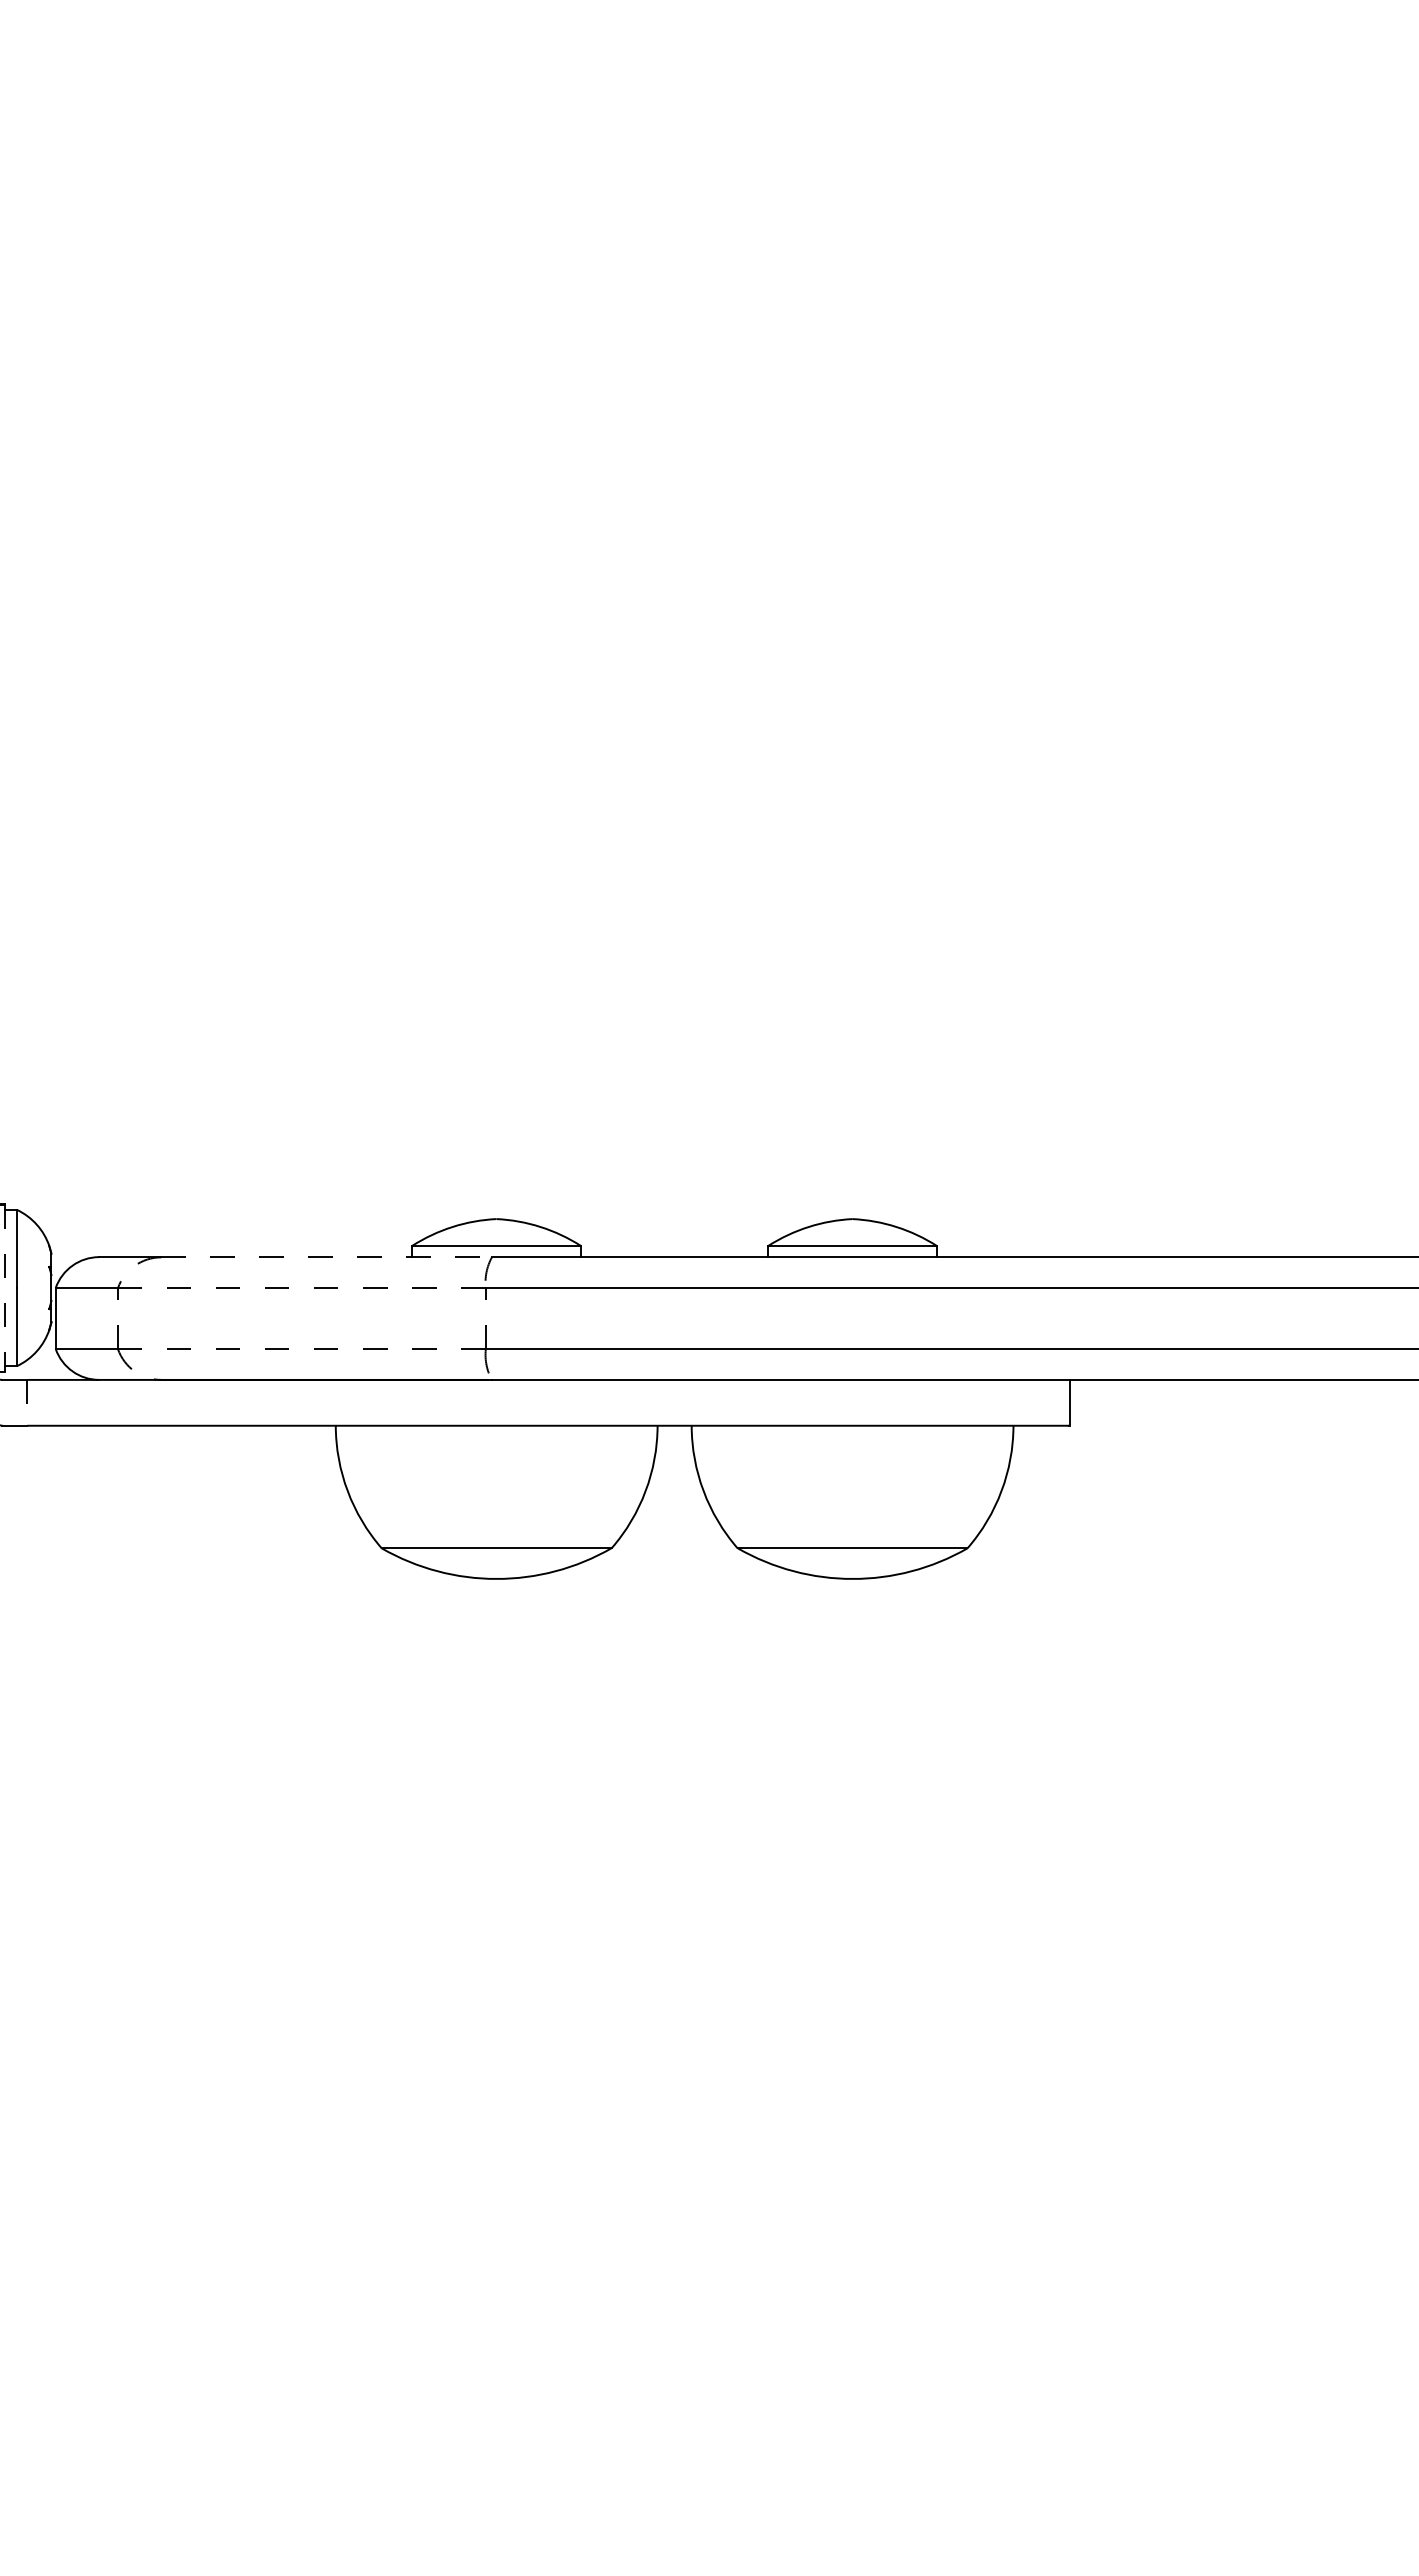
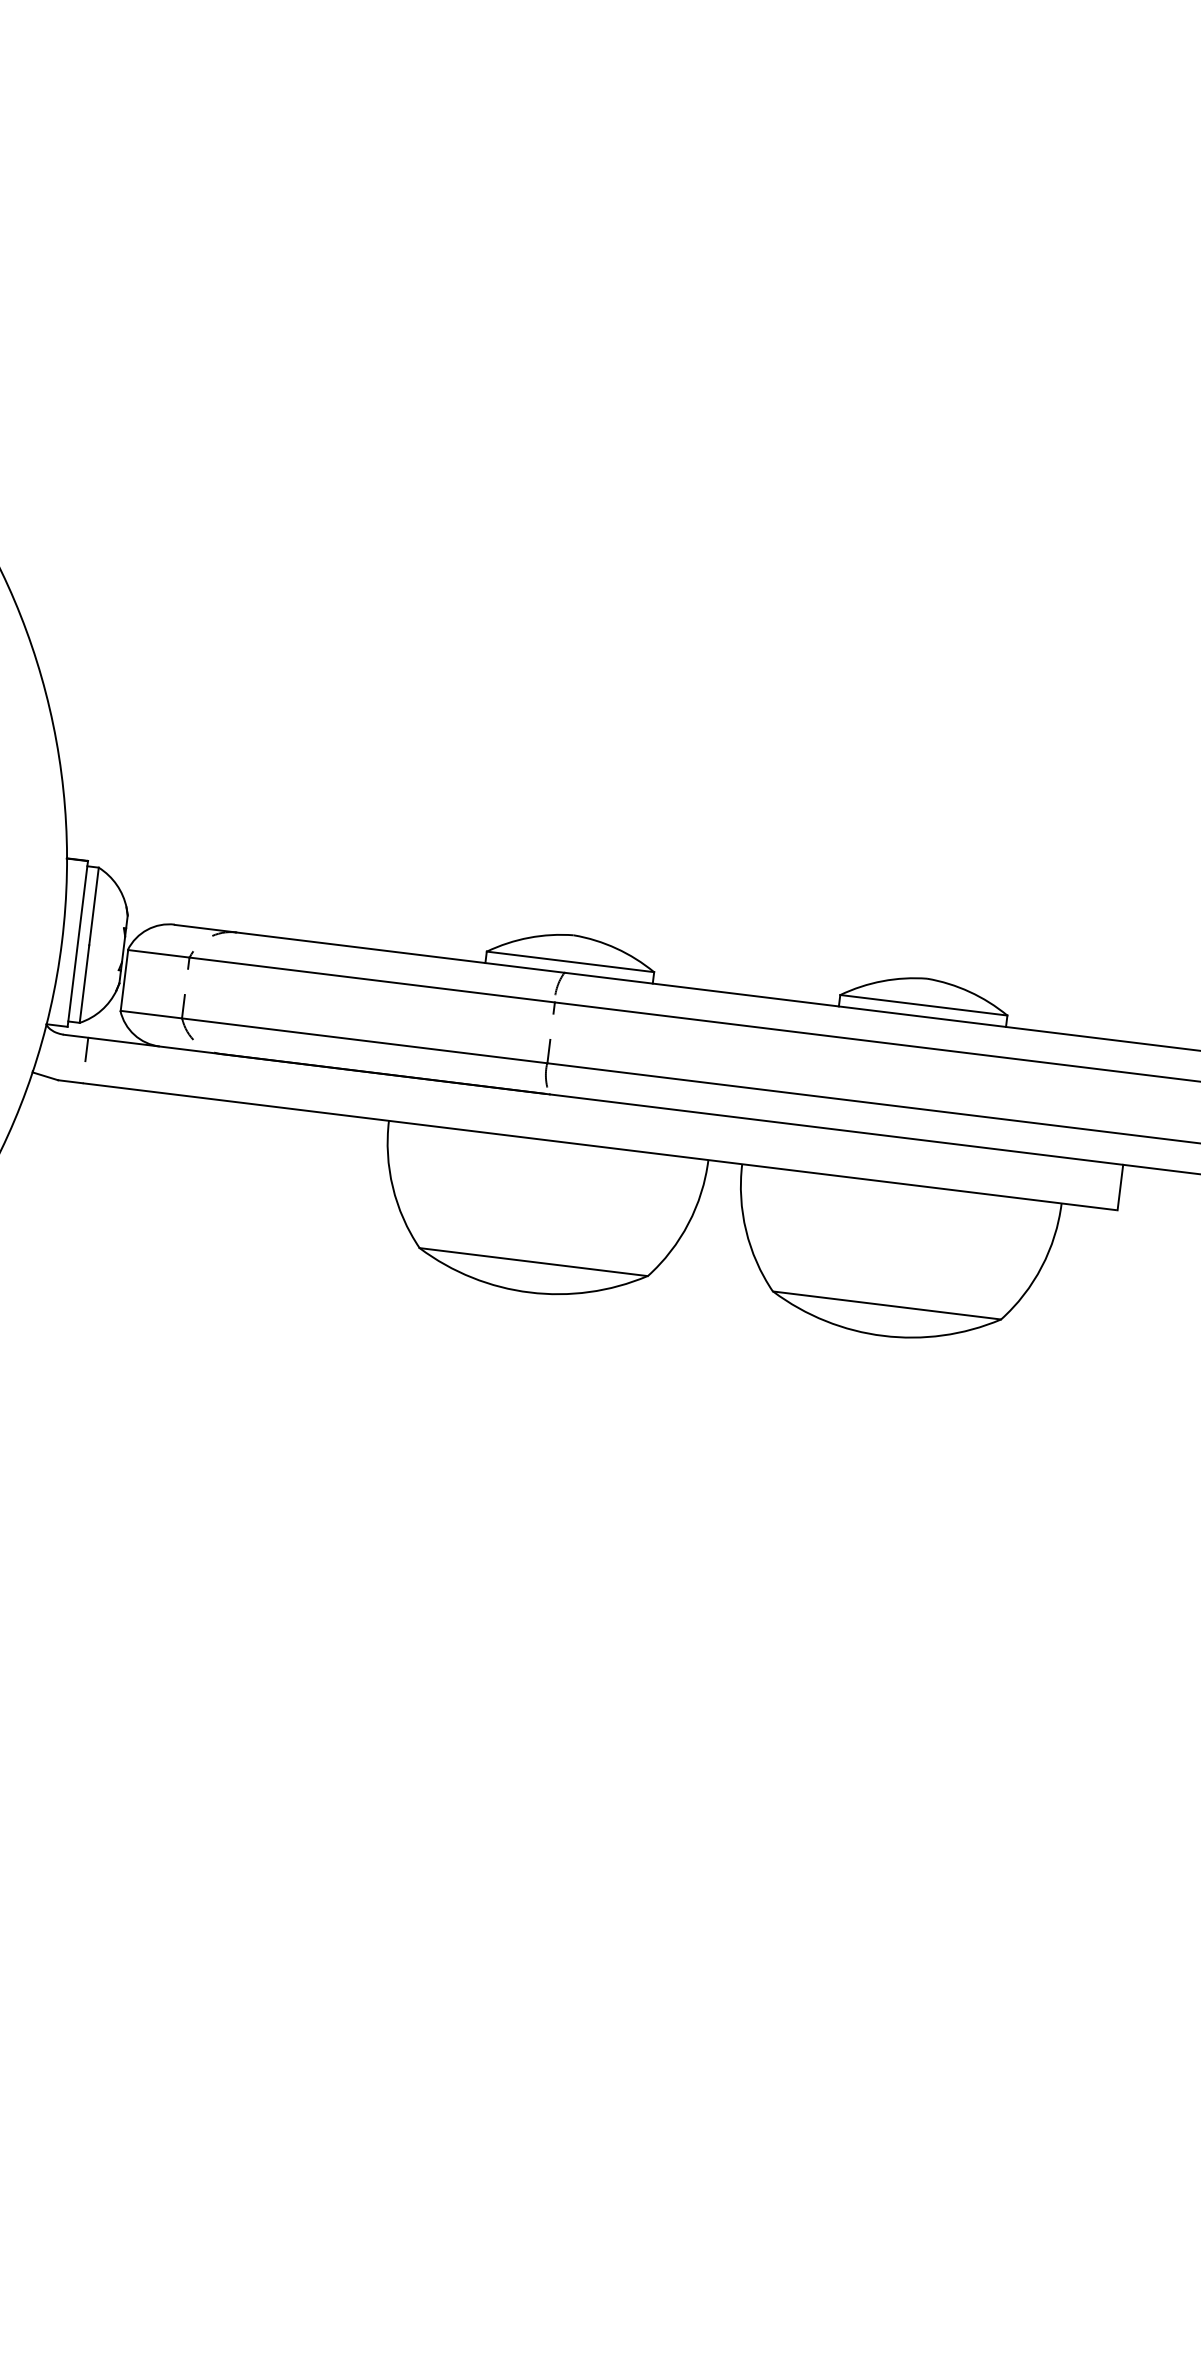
line: (327, 1257) -> (401, 952), dashed -> solid
line: (5, 1288) -> (77, 944), dashed -> solid
line: (302, 1288) -> (372, 980), dashed -> solid
line: (302, 1349) -> (365, 1041), dashed -> solid

